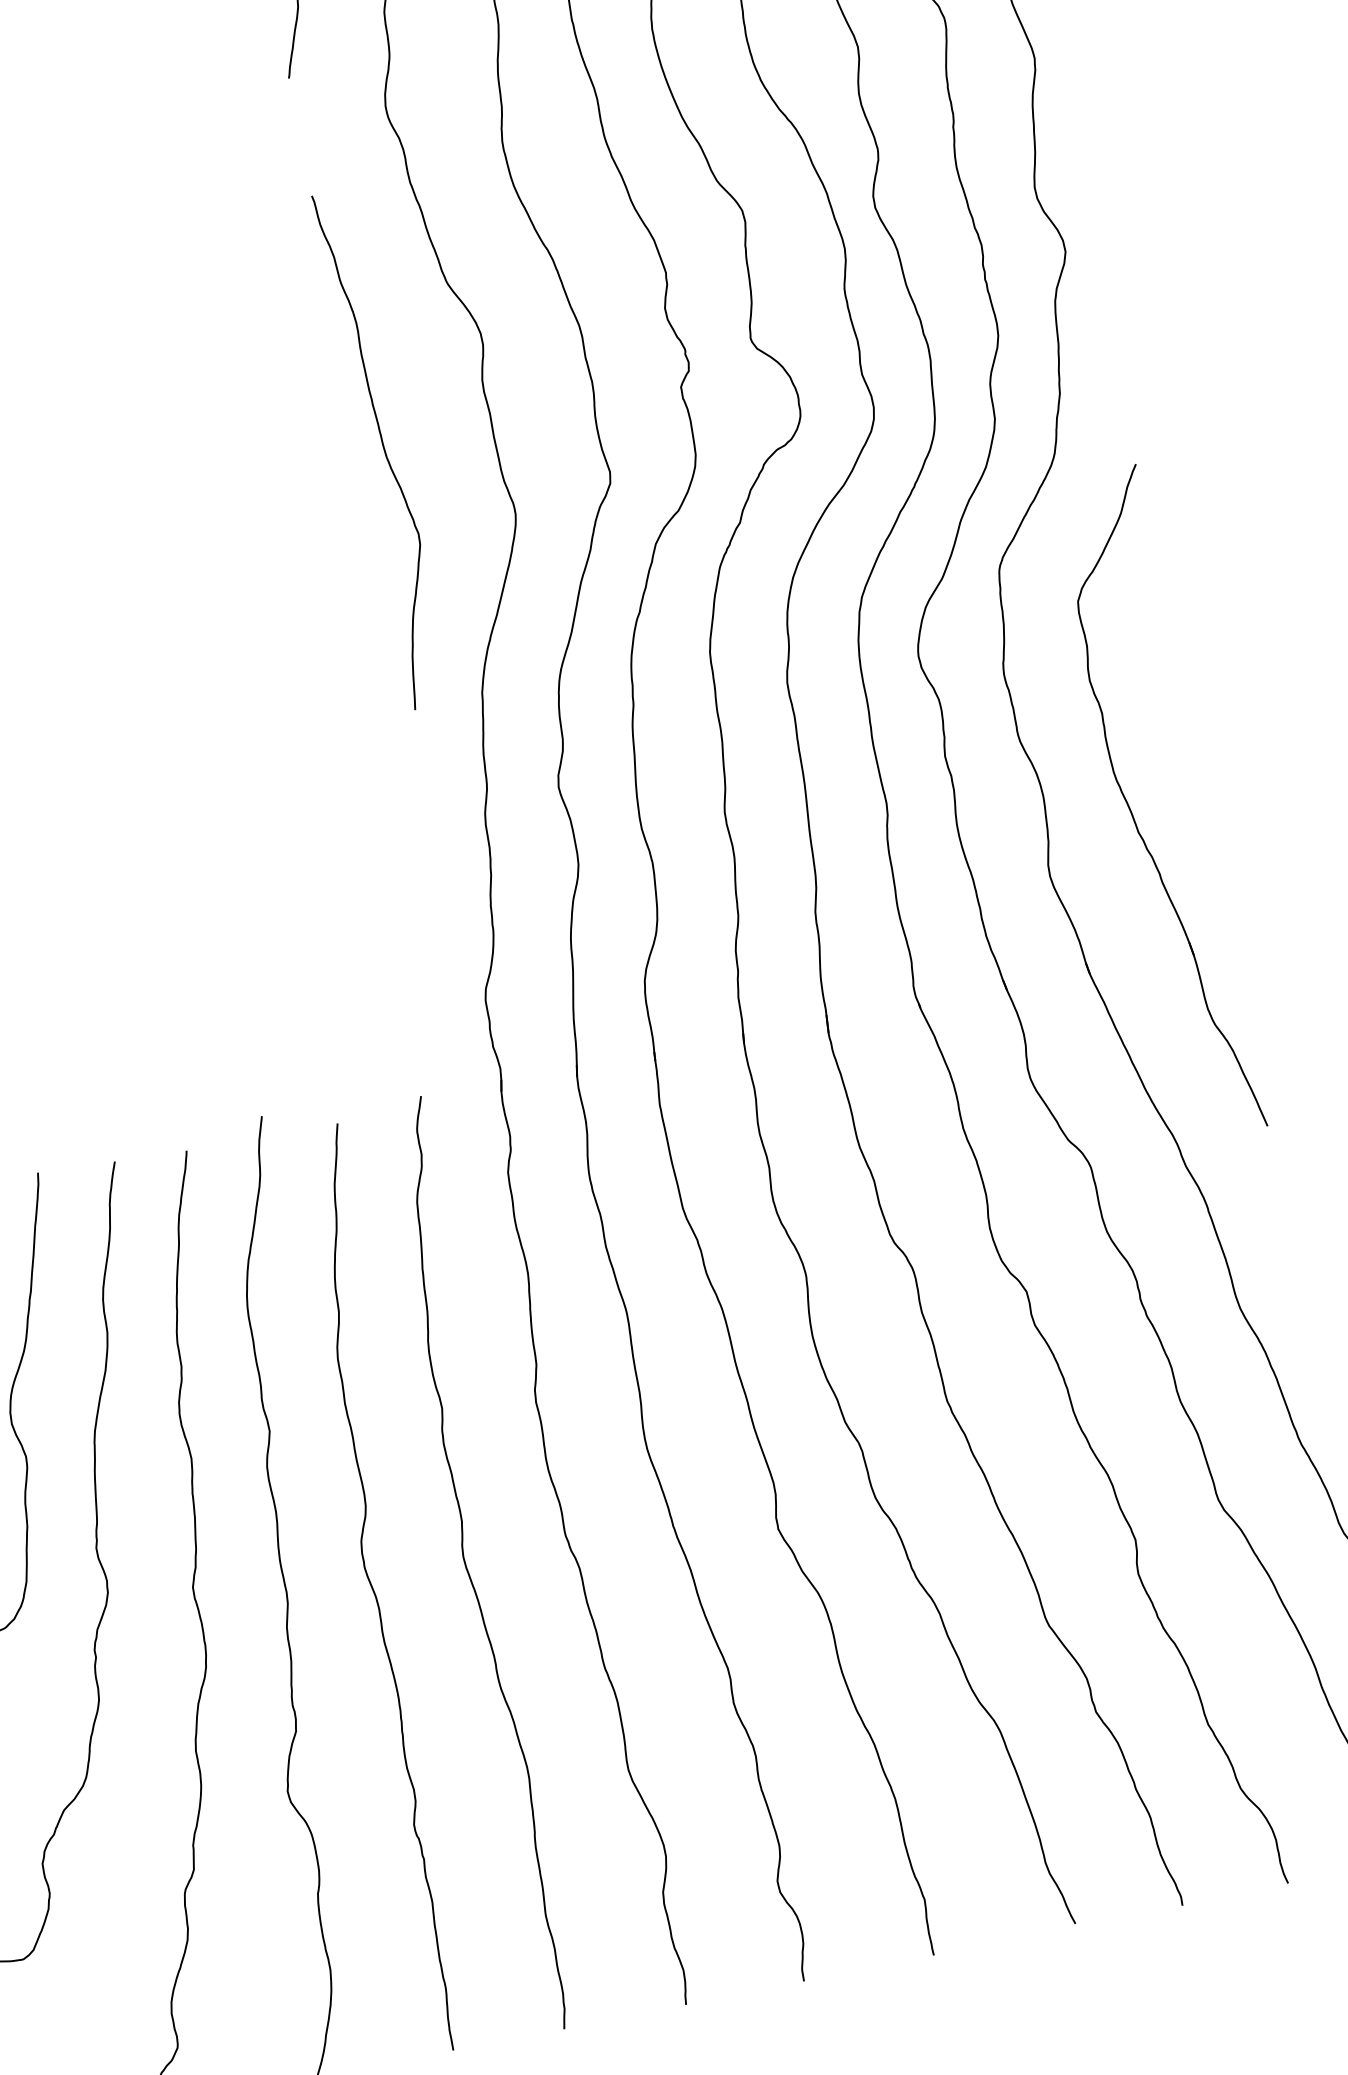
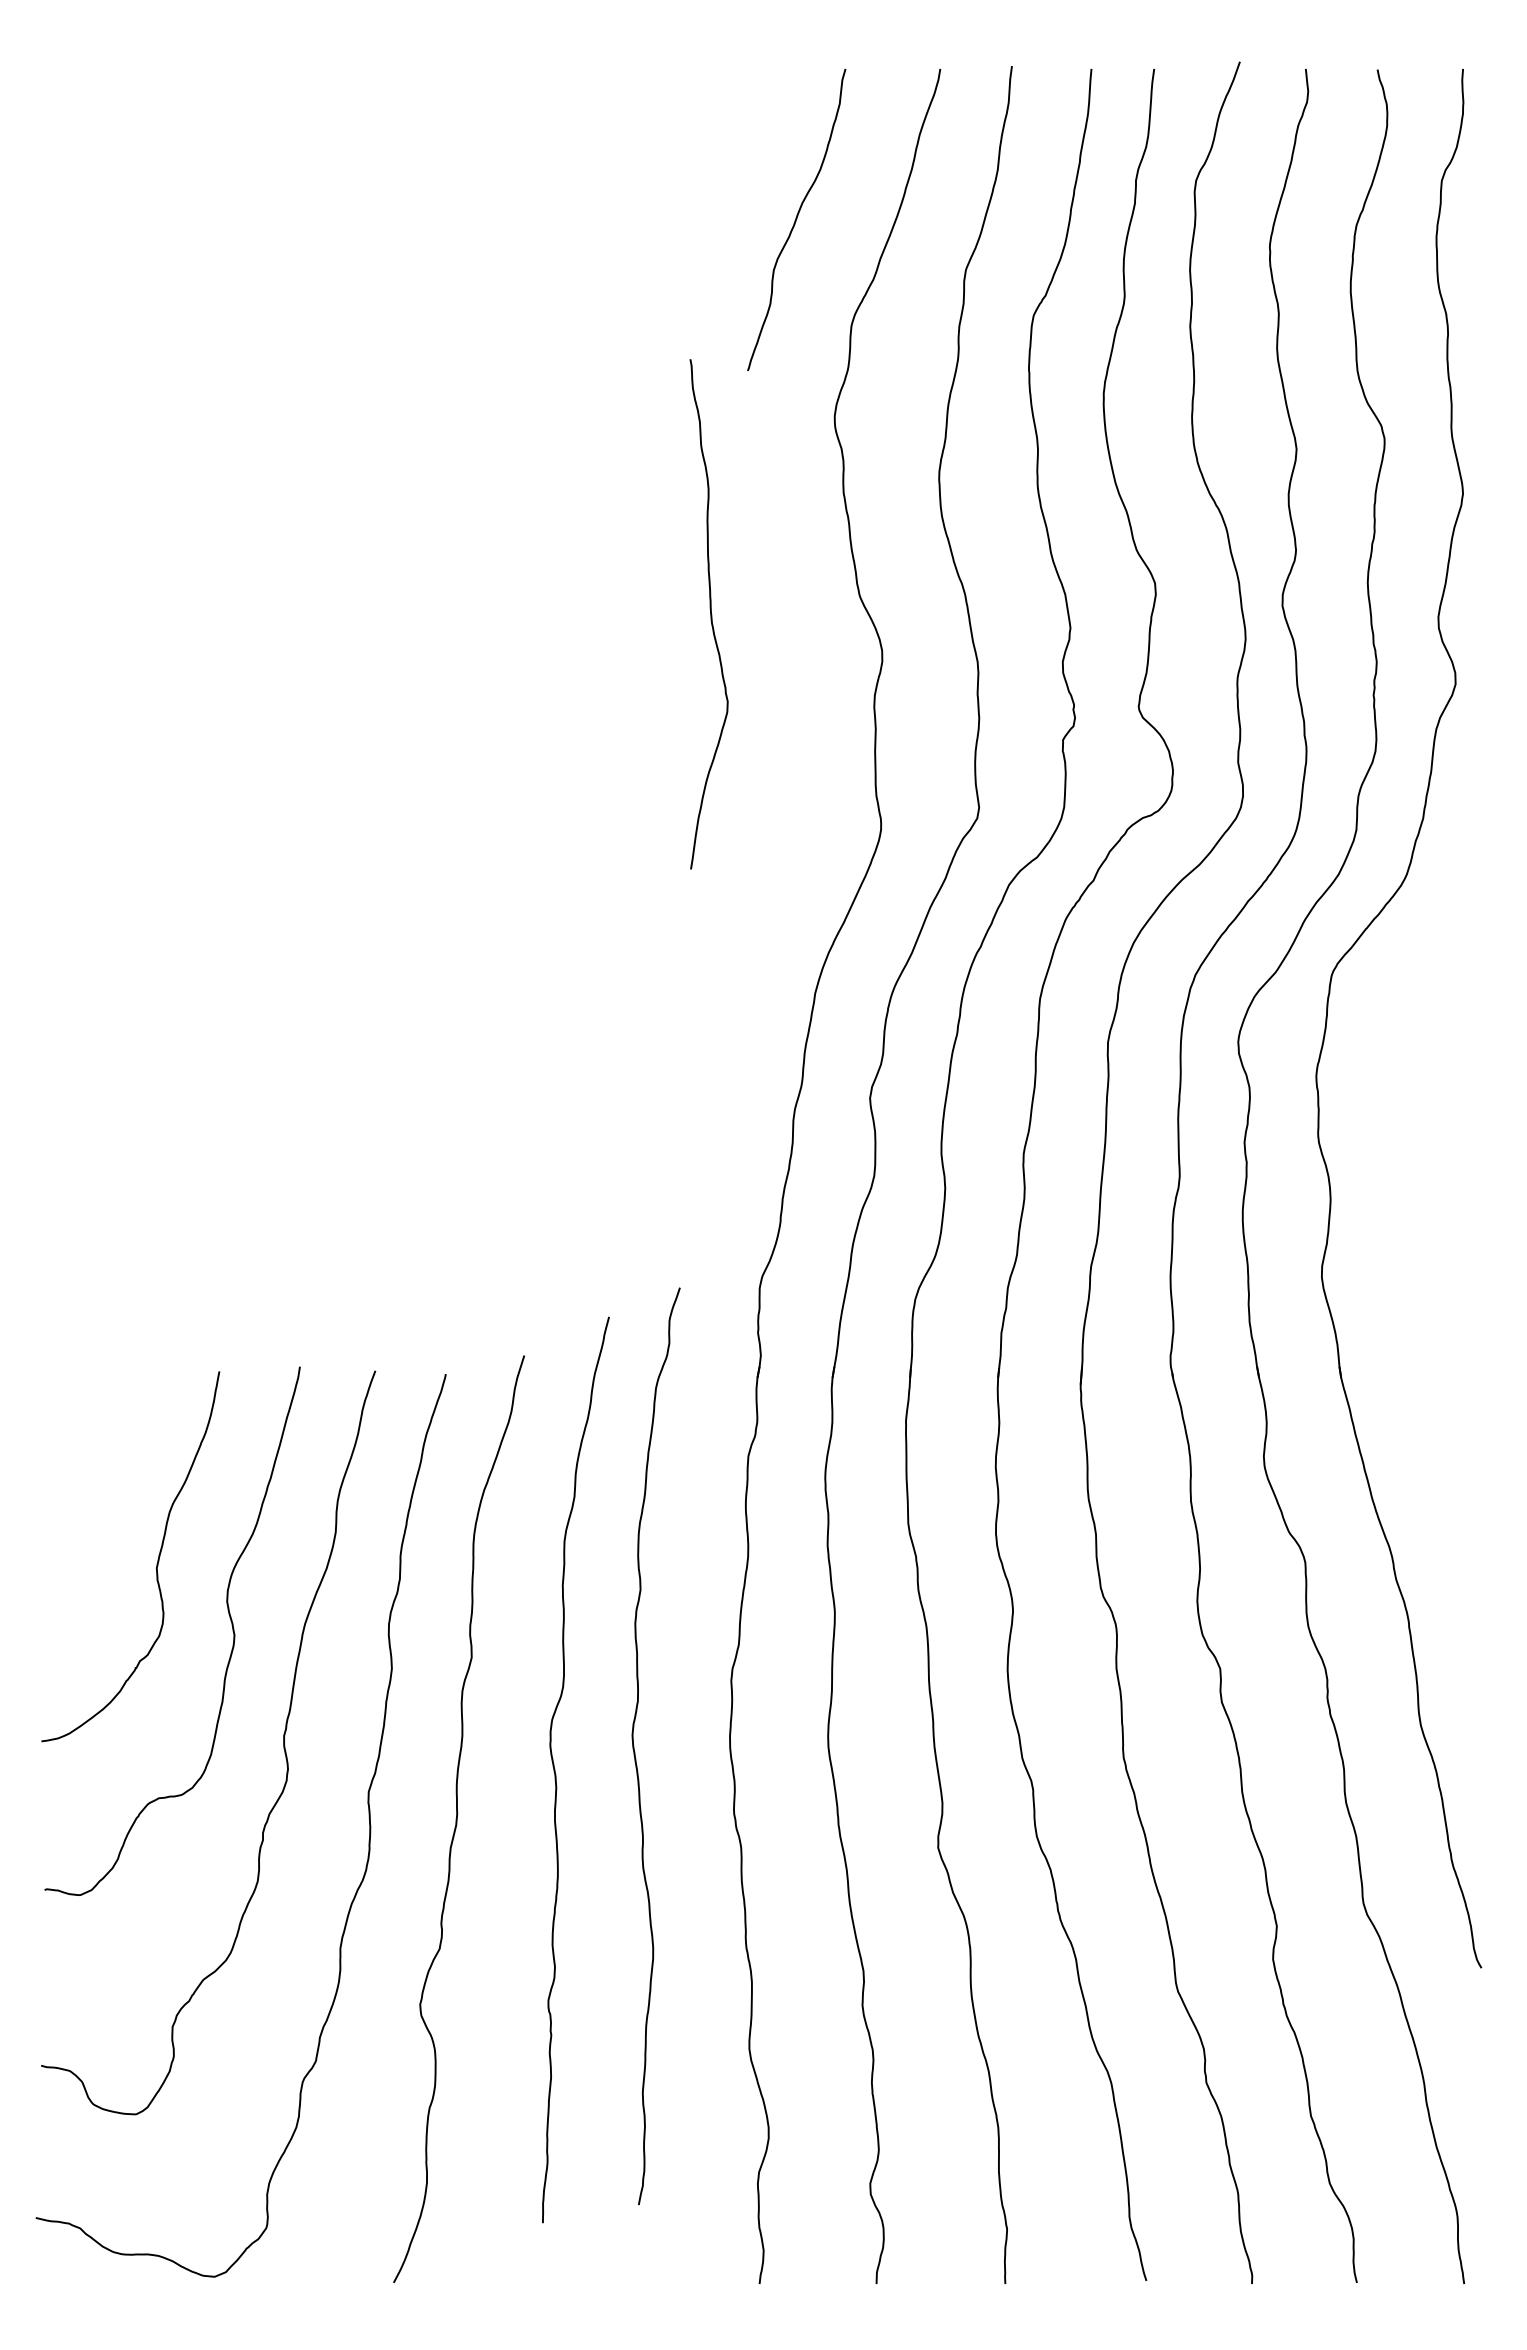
curve: (383, 449) -> (710, 614), moved
part: (1132, 811) -> (1412, 1230), removed
curve: (469, 1572) -> (635, 1751), moved
curve: (376, 1595) -> (556, 1774), moved

